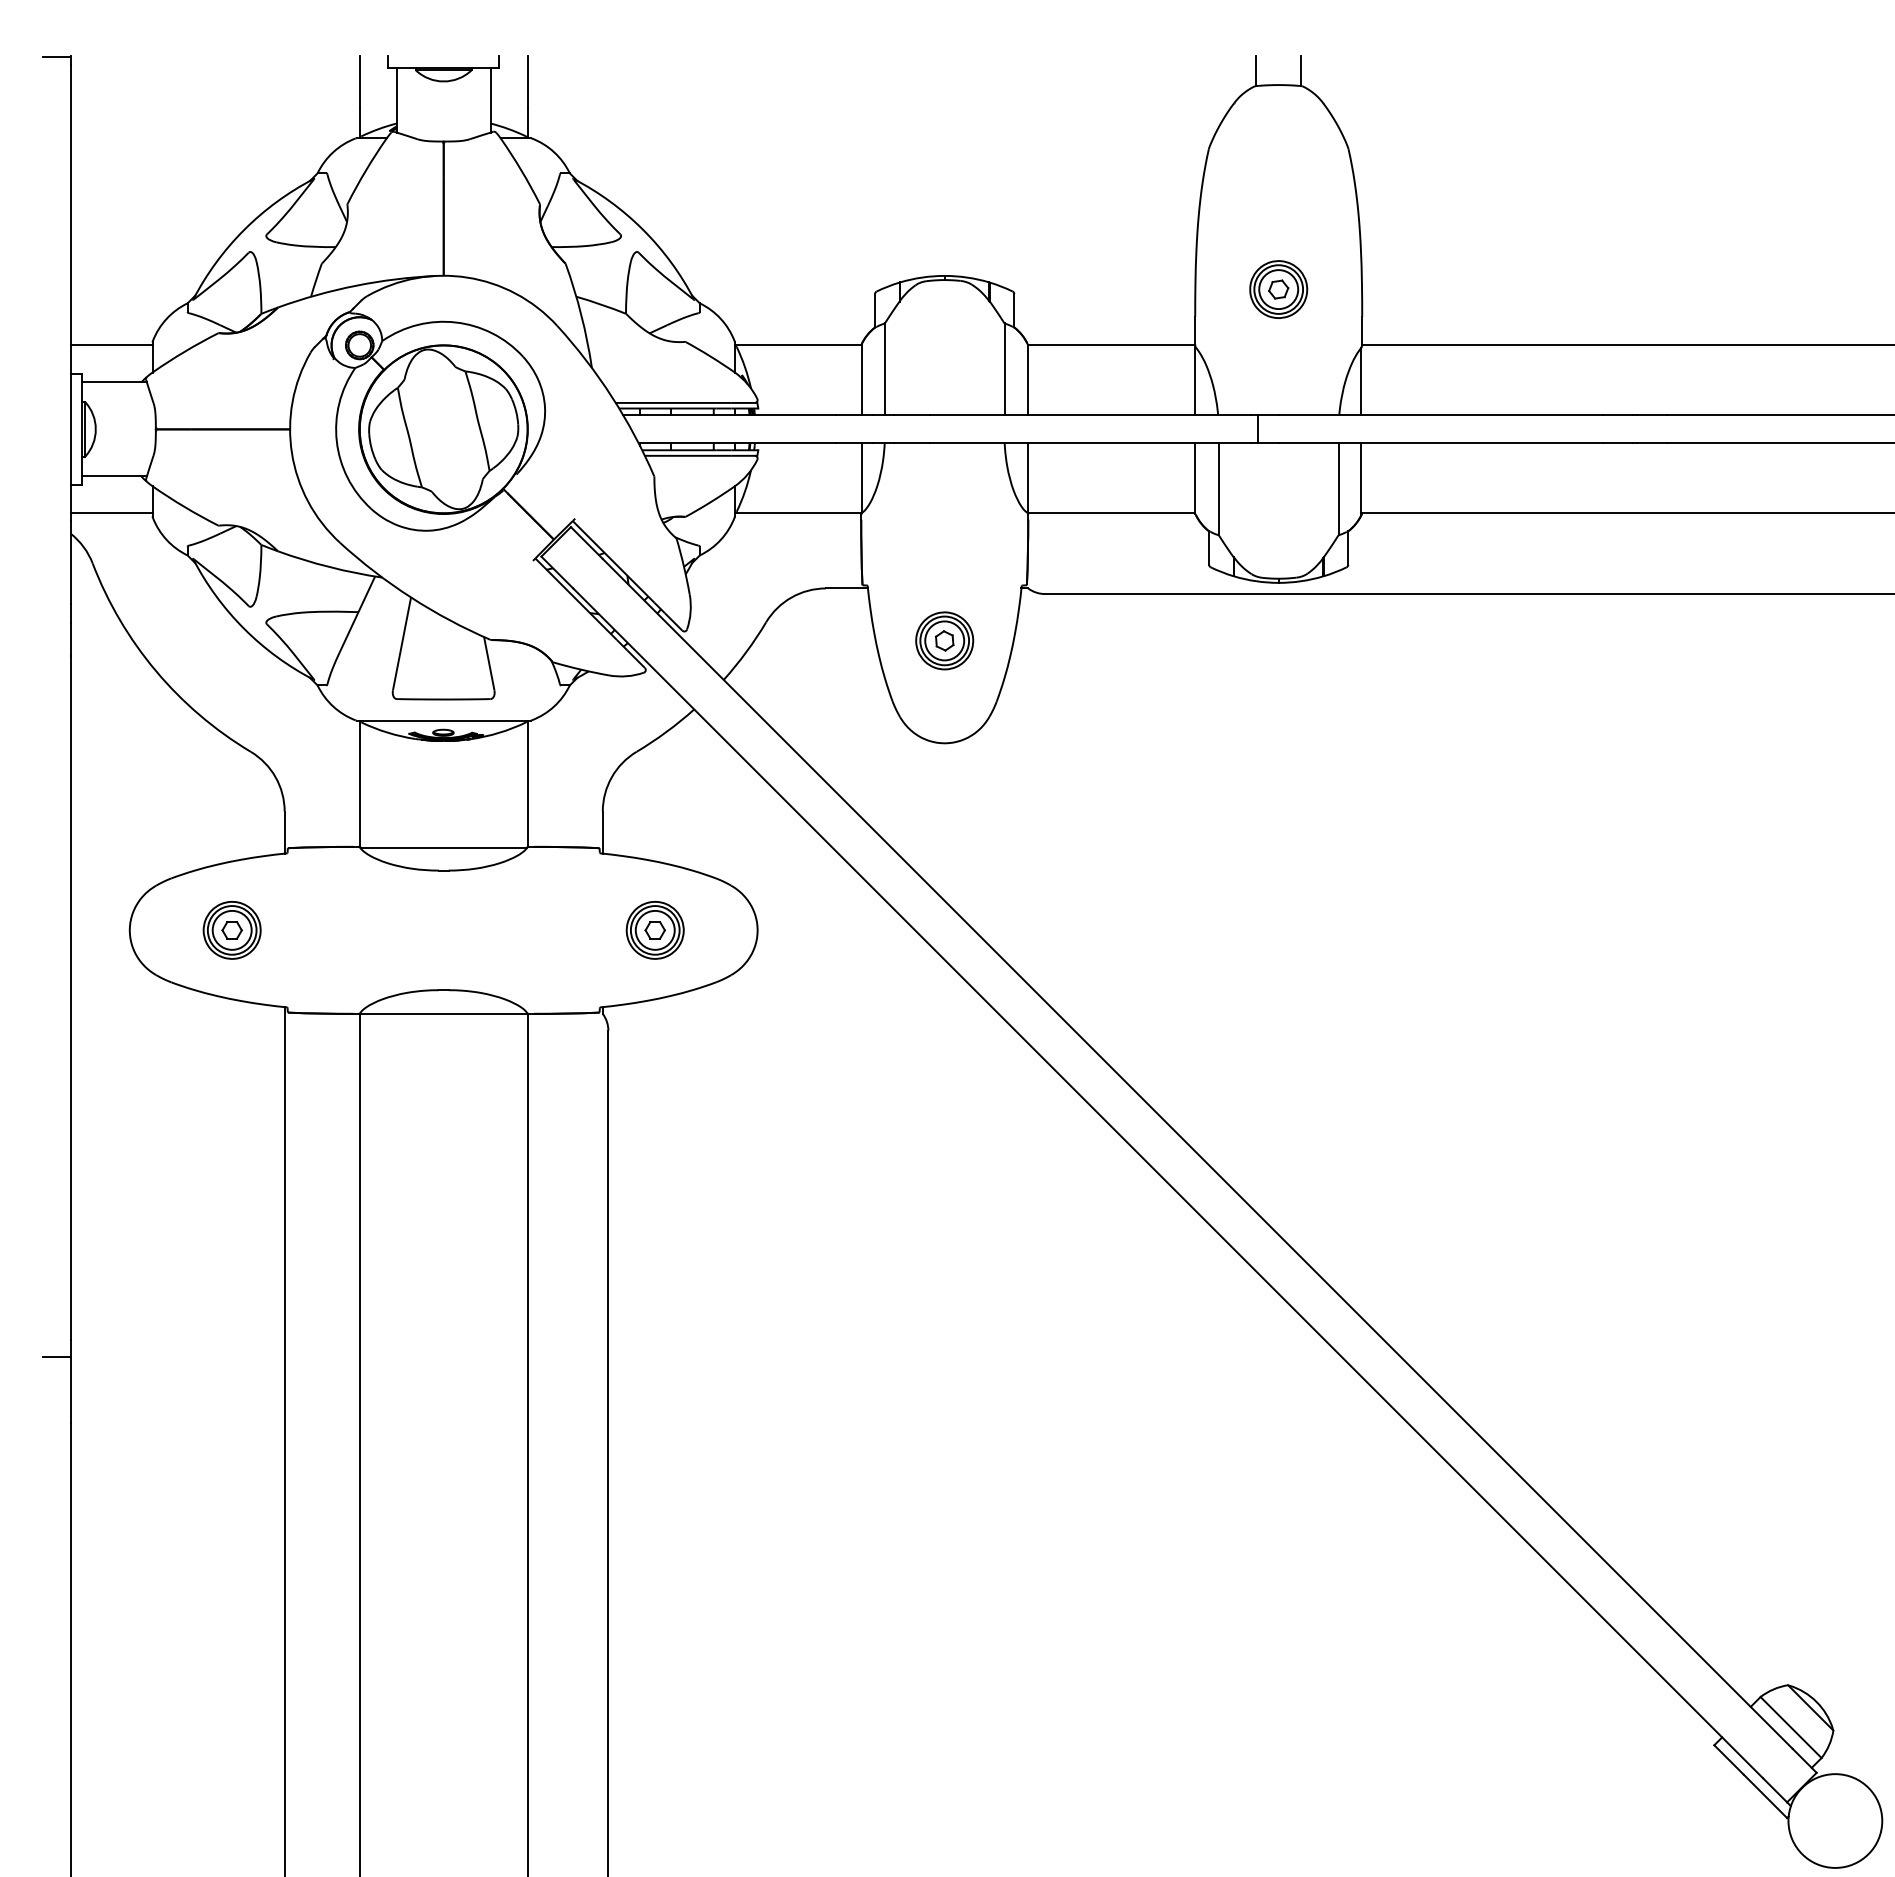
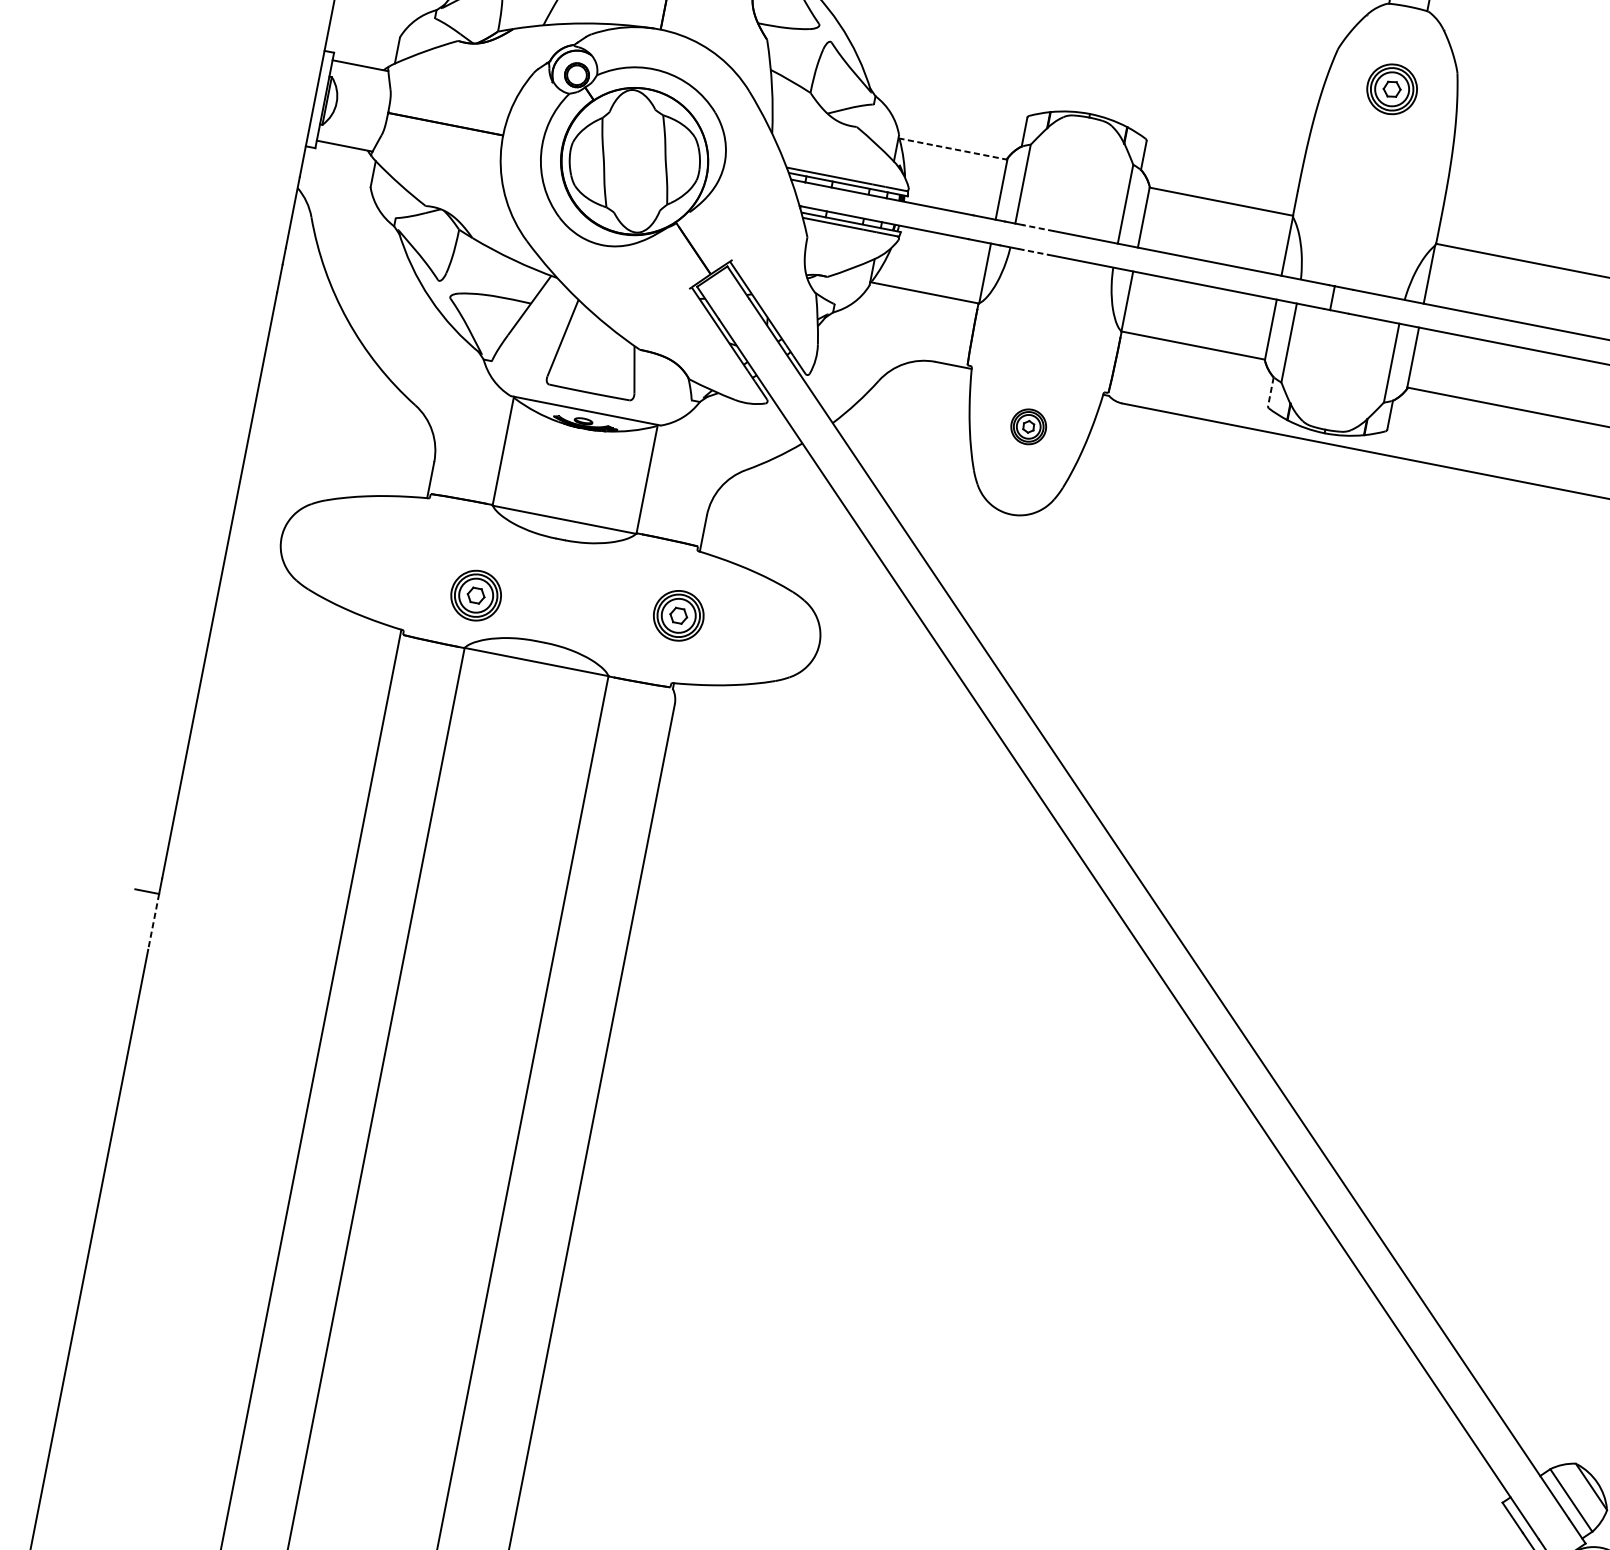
part: (1278, 289) -> (1391, 89), moved
line: (111, 345) -> (364, 33), removed
line: (798, 345) -> (953, 149), solid -> dashed
line: (911, 415) -> (1038, 228), solid -> dashed
line: (912, 443) -> (1034, 252), solid -> dashed
line: (111, 513) -> (335, 177), removed
line: (1209, 548) -> (1271, 392), solid -> dashed
part: (944, 640) -> (1028, 426), size x0.7
part: (231, 930) -> (475, 595), moved
part: (654, 930) -> (678, 615), moved
line: (70, 1389) -> (153, 921), solid -> dashed

